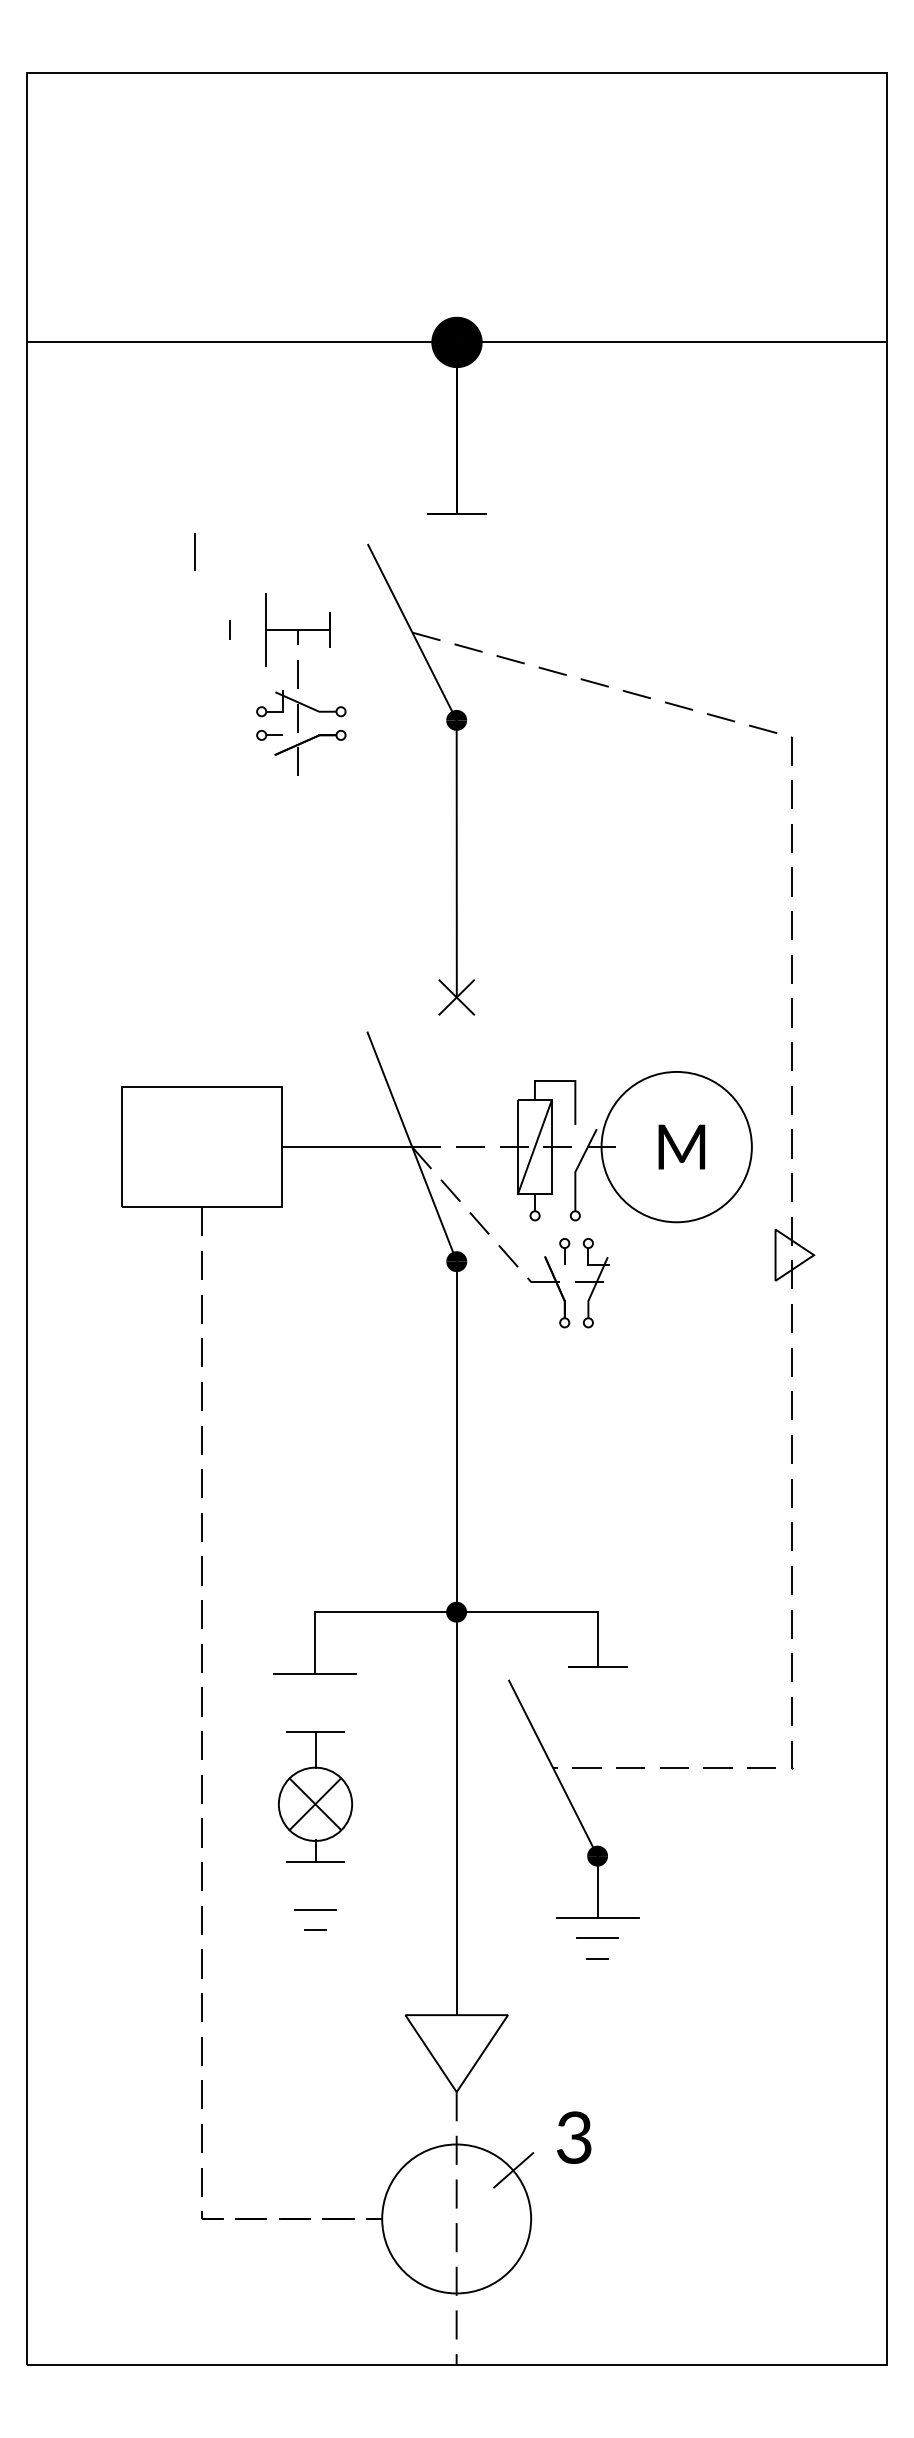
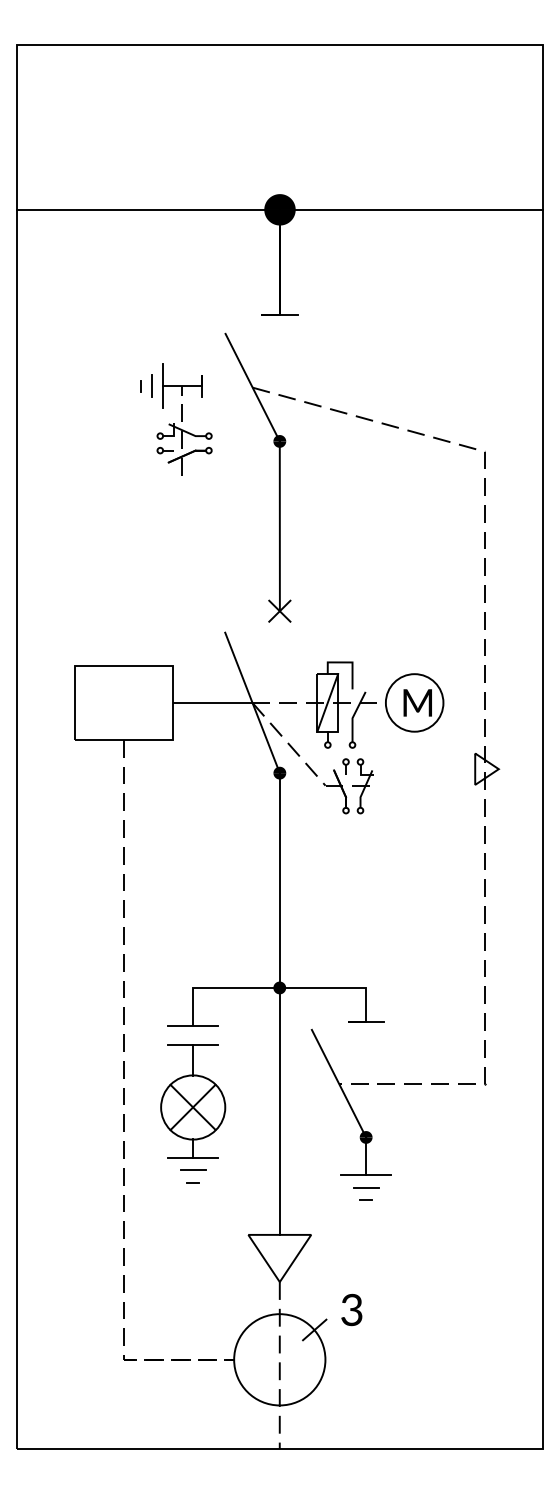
line: (195, 550) -> (151, 385), moved
circle: (676, 1146) -> (414, 702), size x0.62
part: (315, 1797) -> (193, 1101), size x1.43

